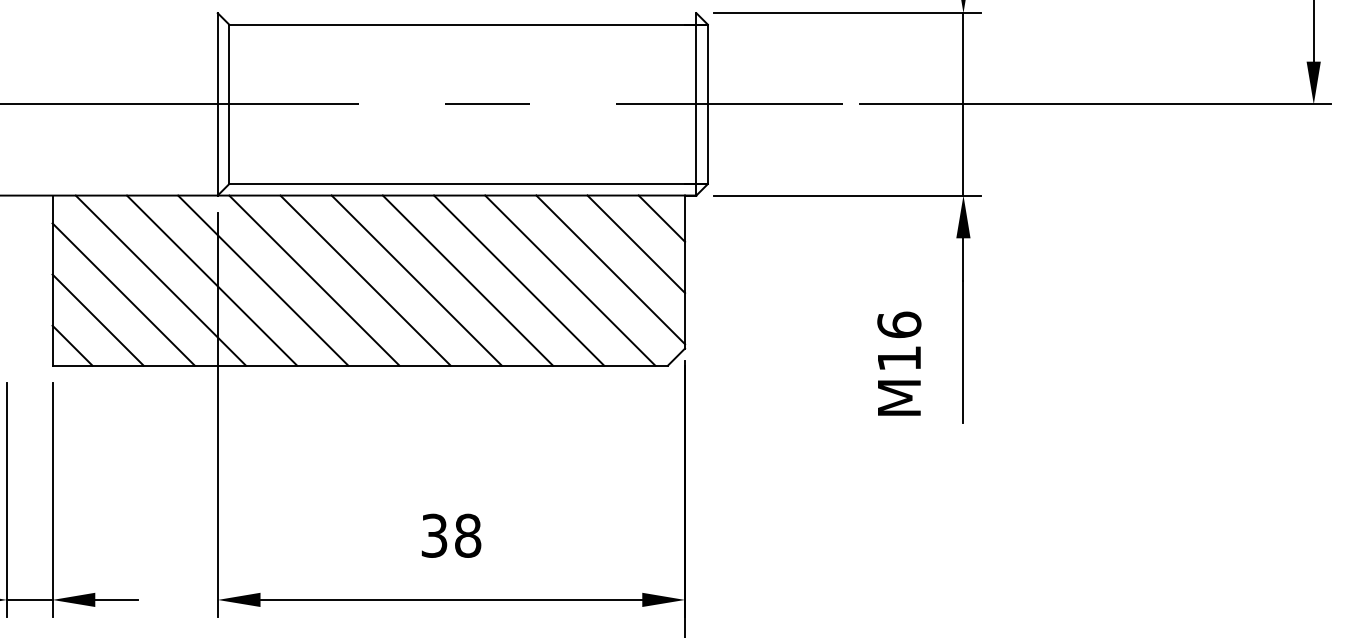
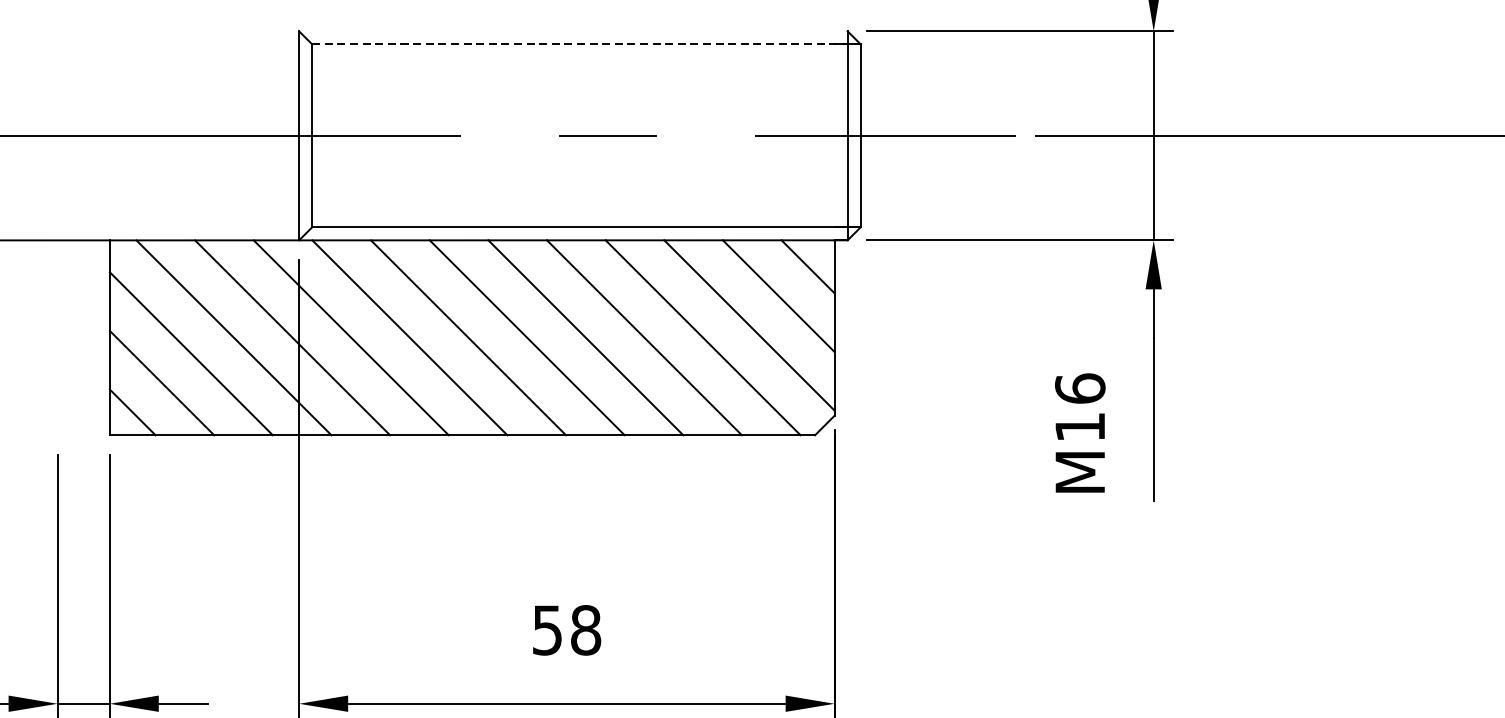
line: (469, 24) -> (587, 44), solid -> dashed
text: (434, 535) -> (547, 629), 38 -> 58

